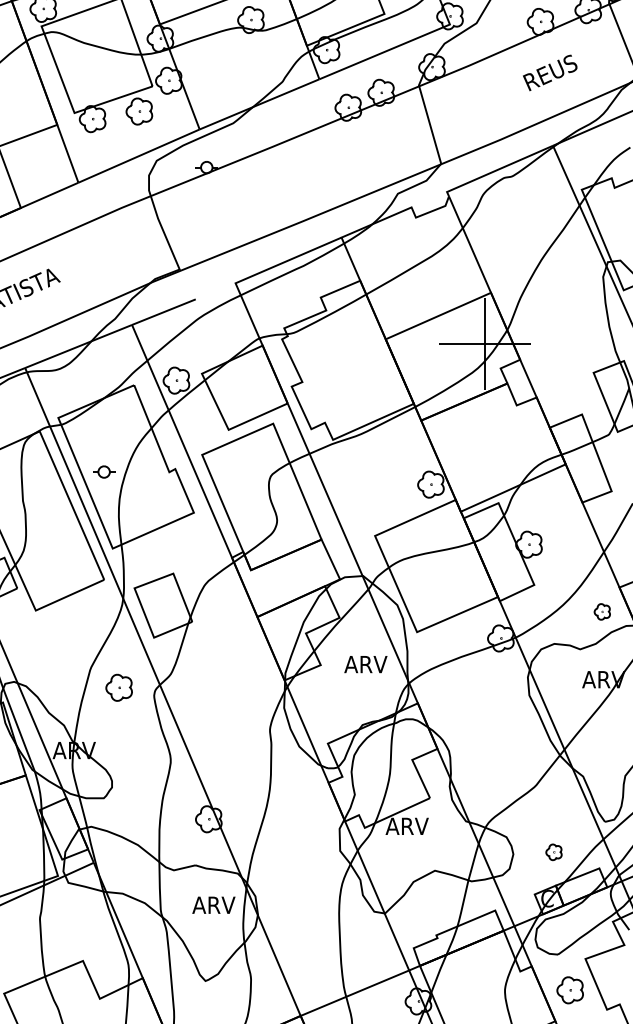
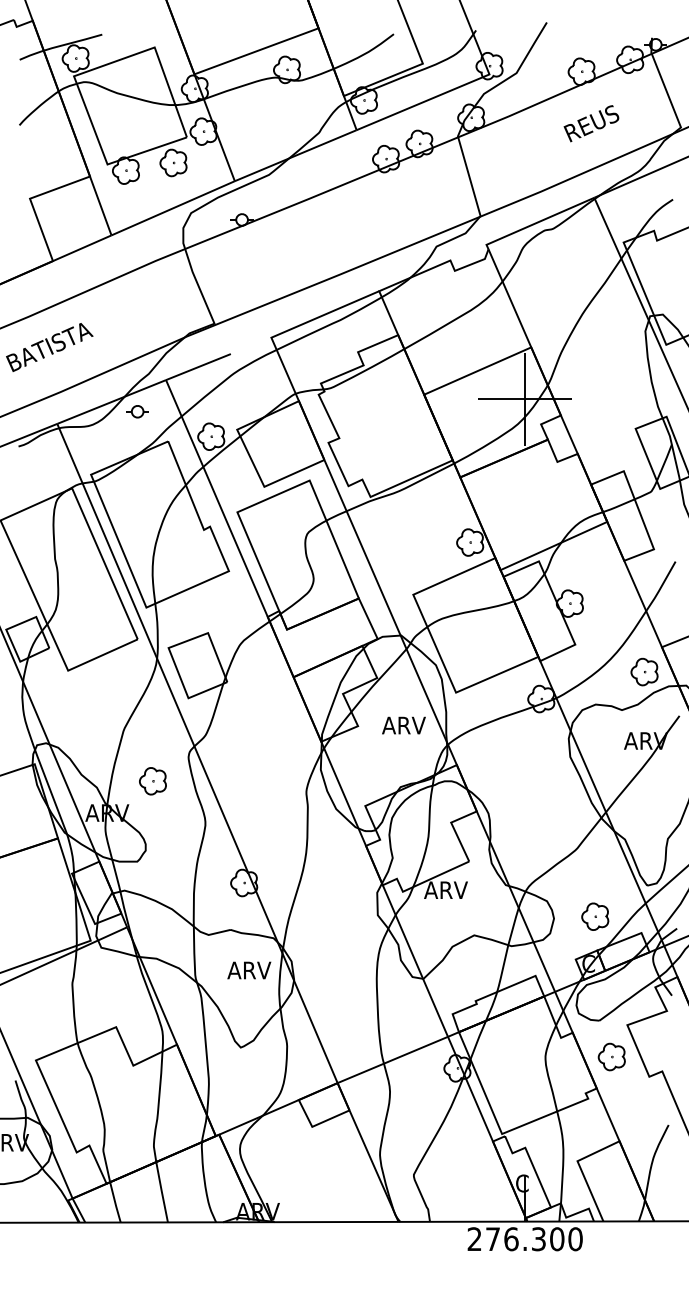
part: (103, 471) -> (137, 411), moved
part: (602, 611) -> (644, 671), size x1.67
part: (118, 688) -> (152, 781), moved
part: (554, 852) -> (595, 916), size x1.67

